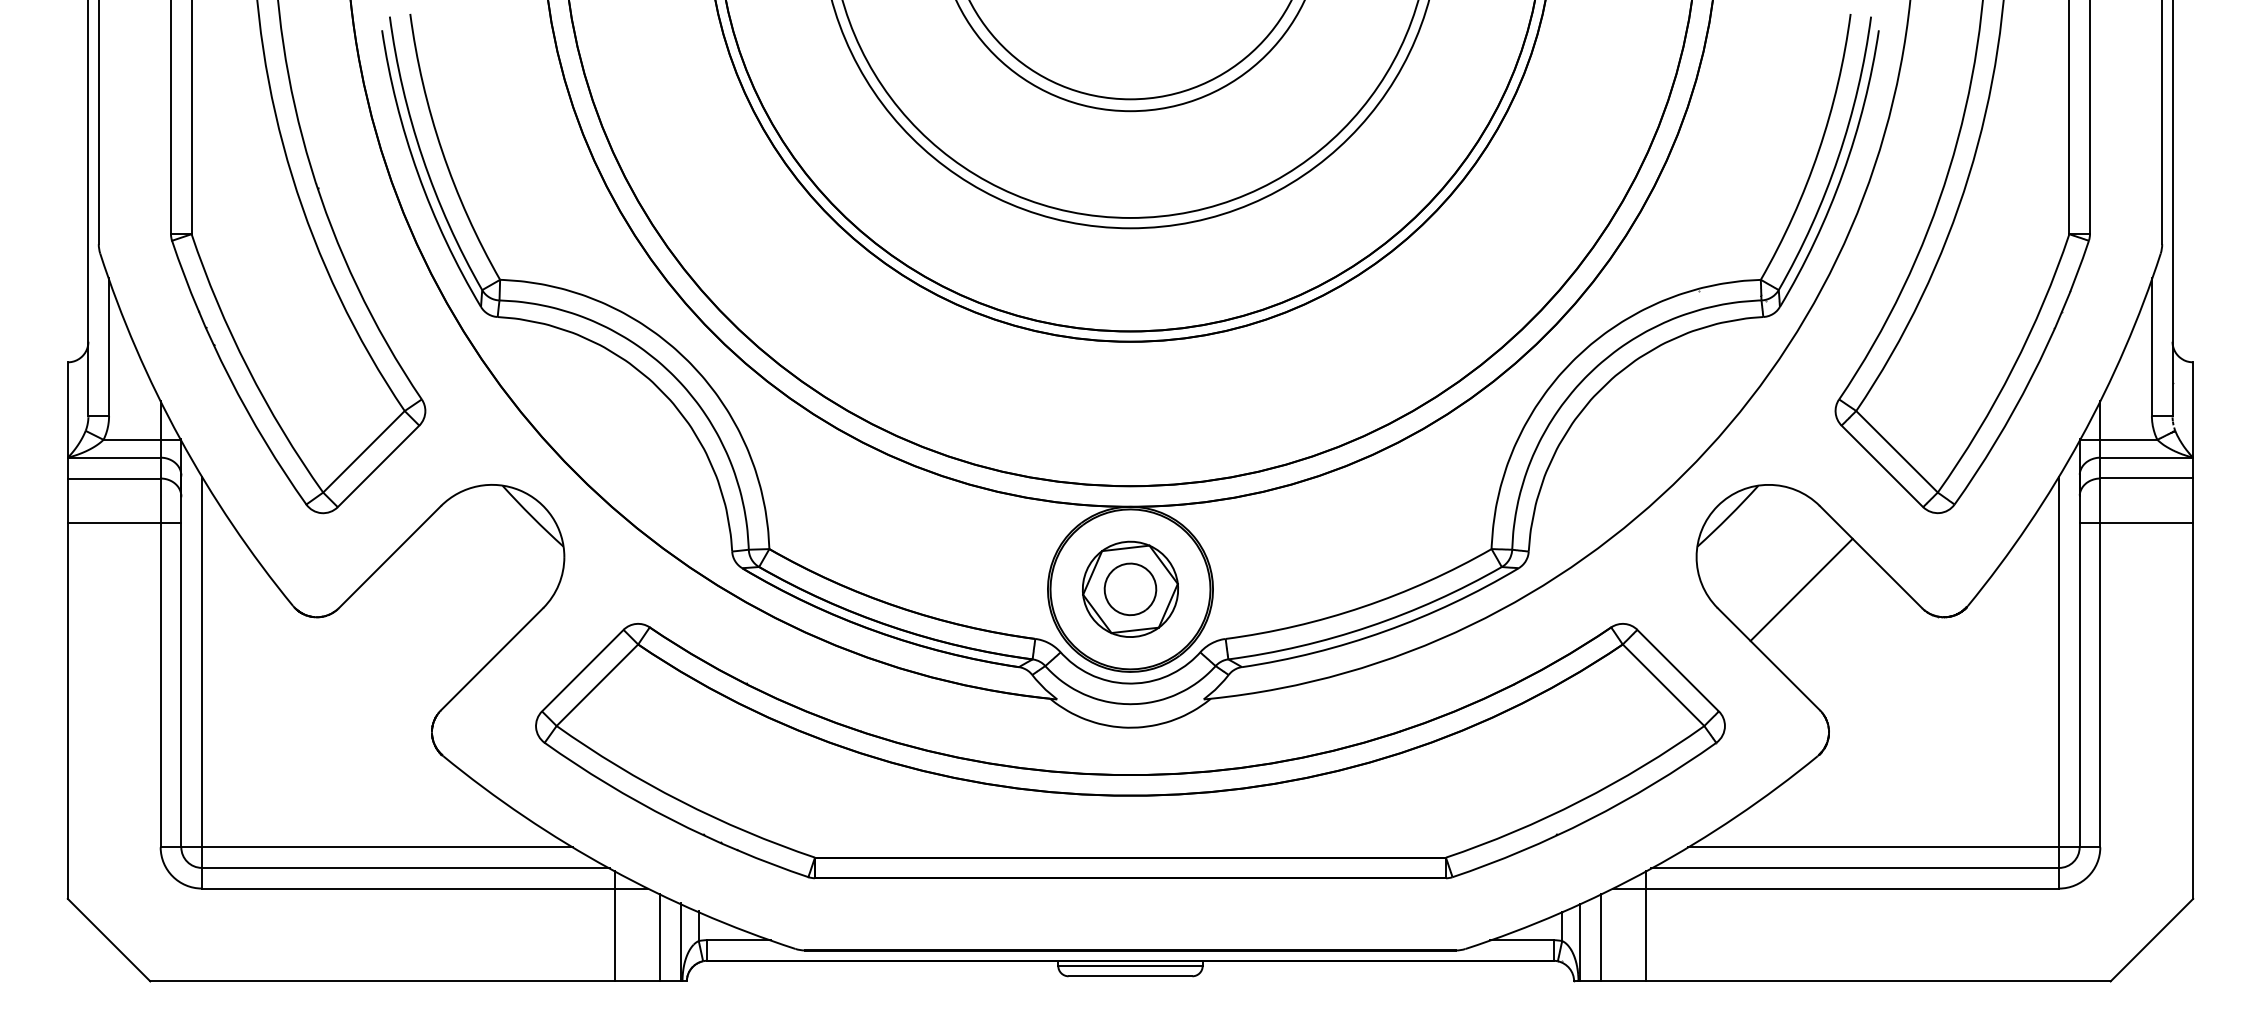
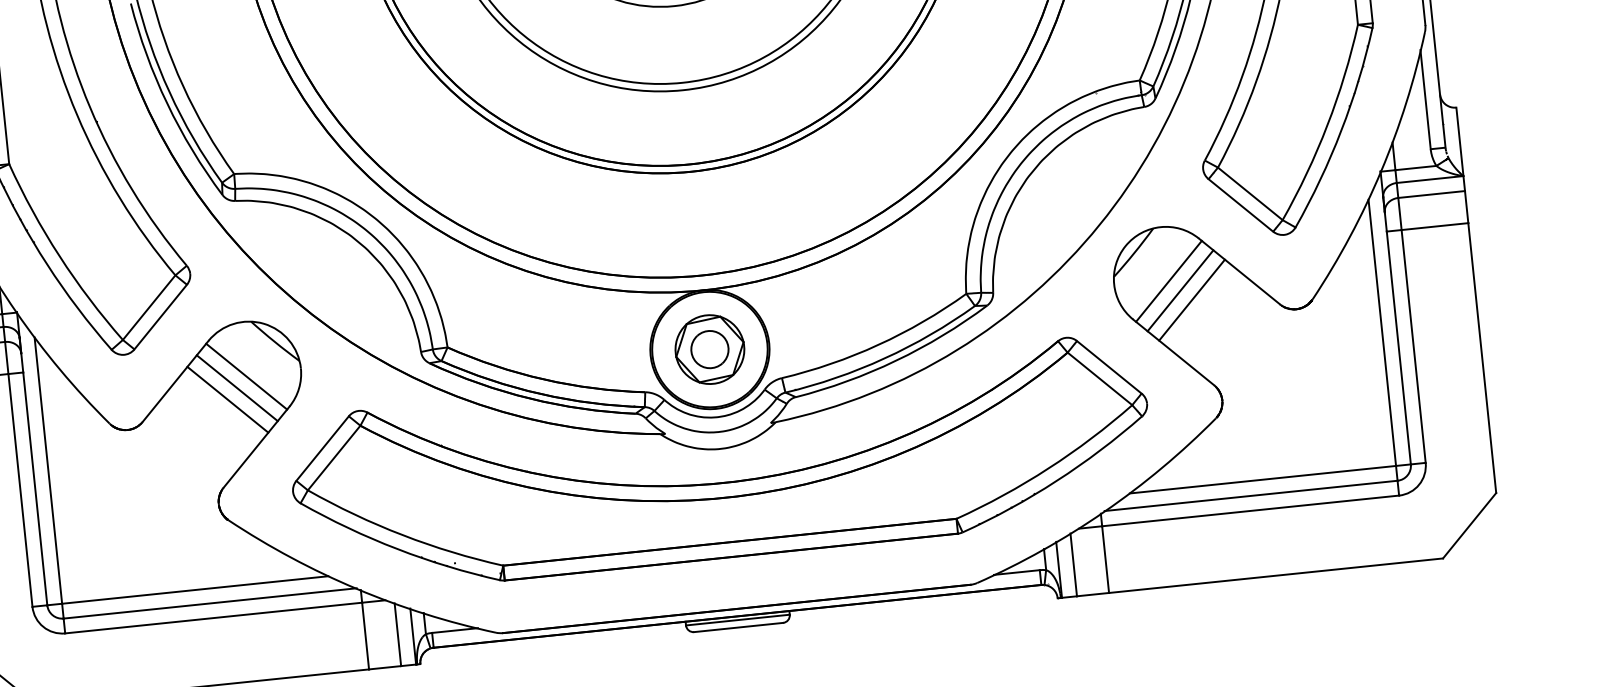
line: (488, 560) -> (246, 376), added
line: (1772, 560) -> (1168, 281), added
line: (473, 575) -> (237, 388), added
line: (1787, 575) -> (1180, 290), added
line: (459, 589) -> (227, 399), added

